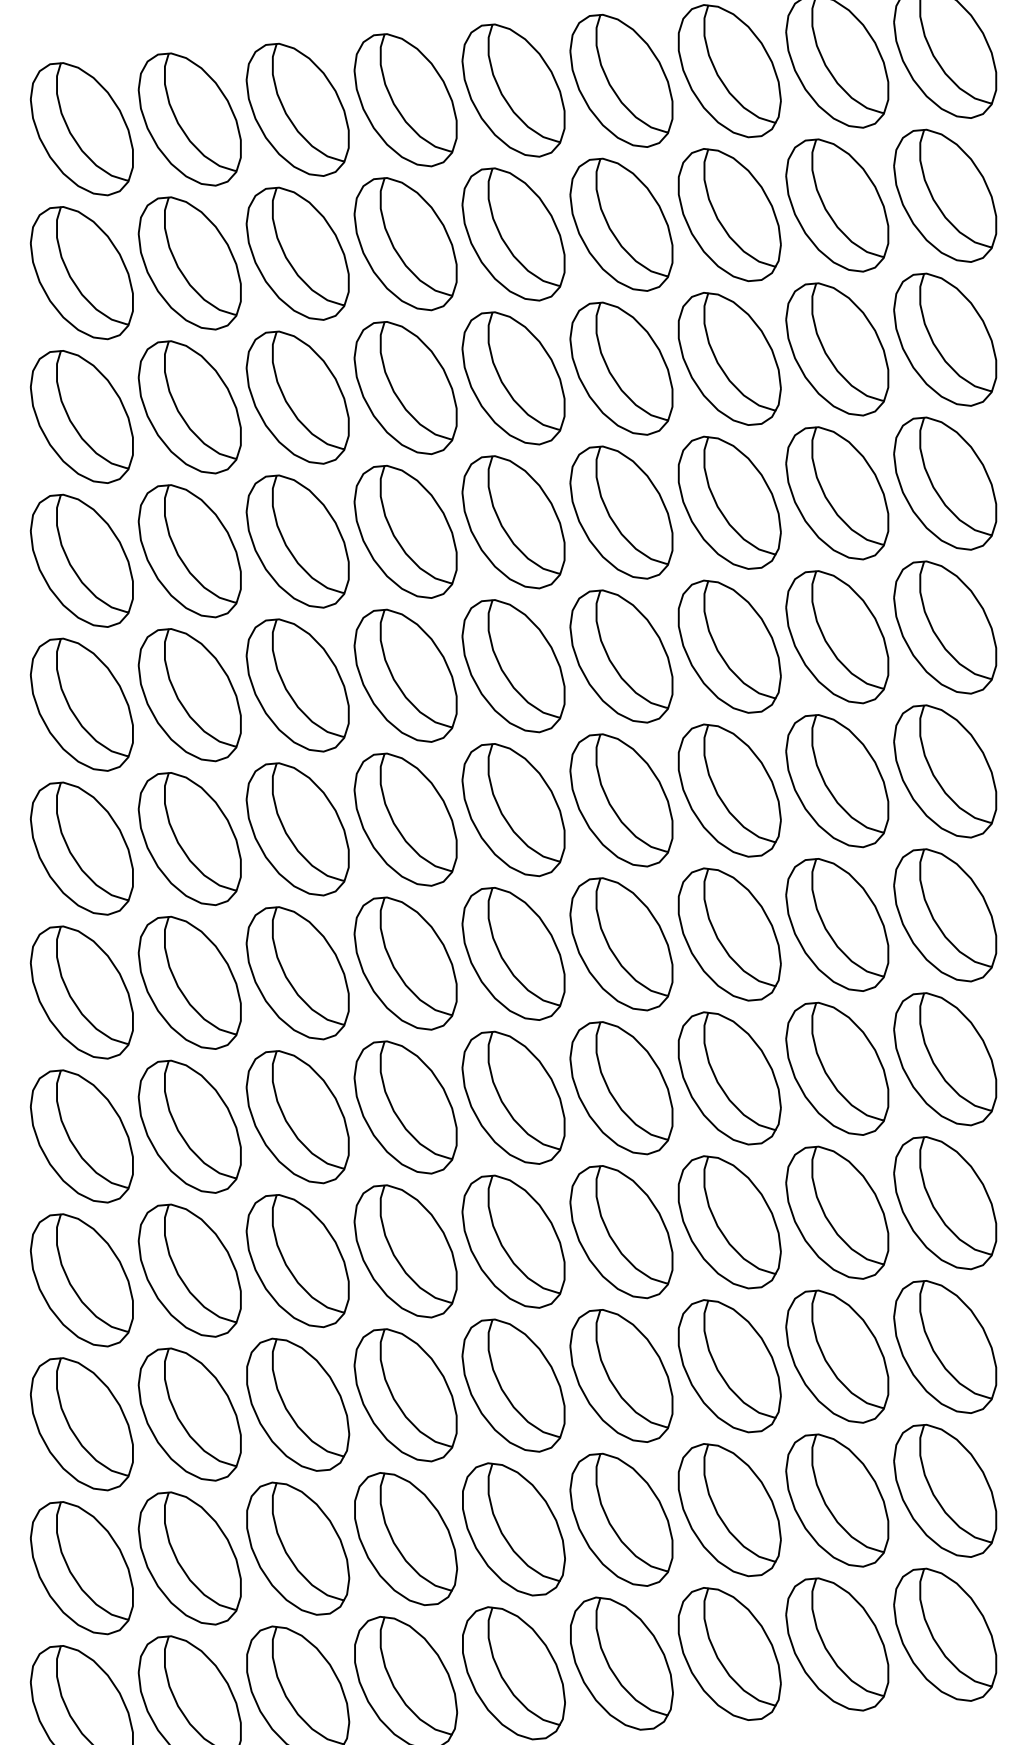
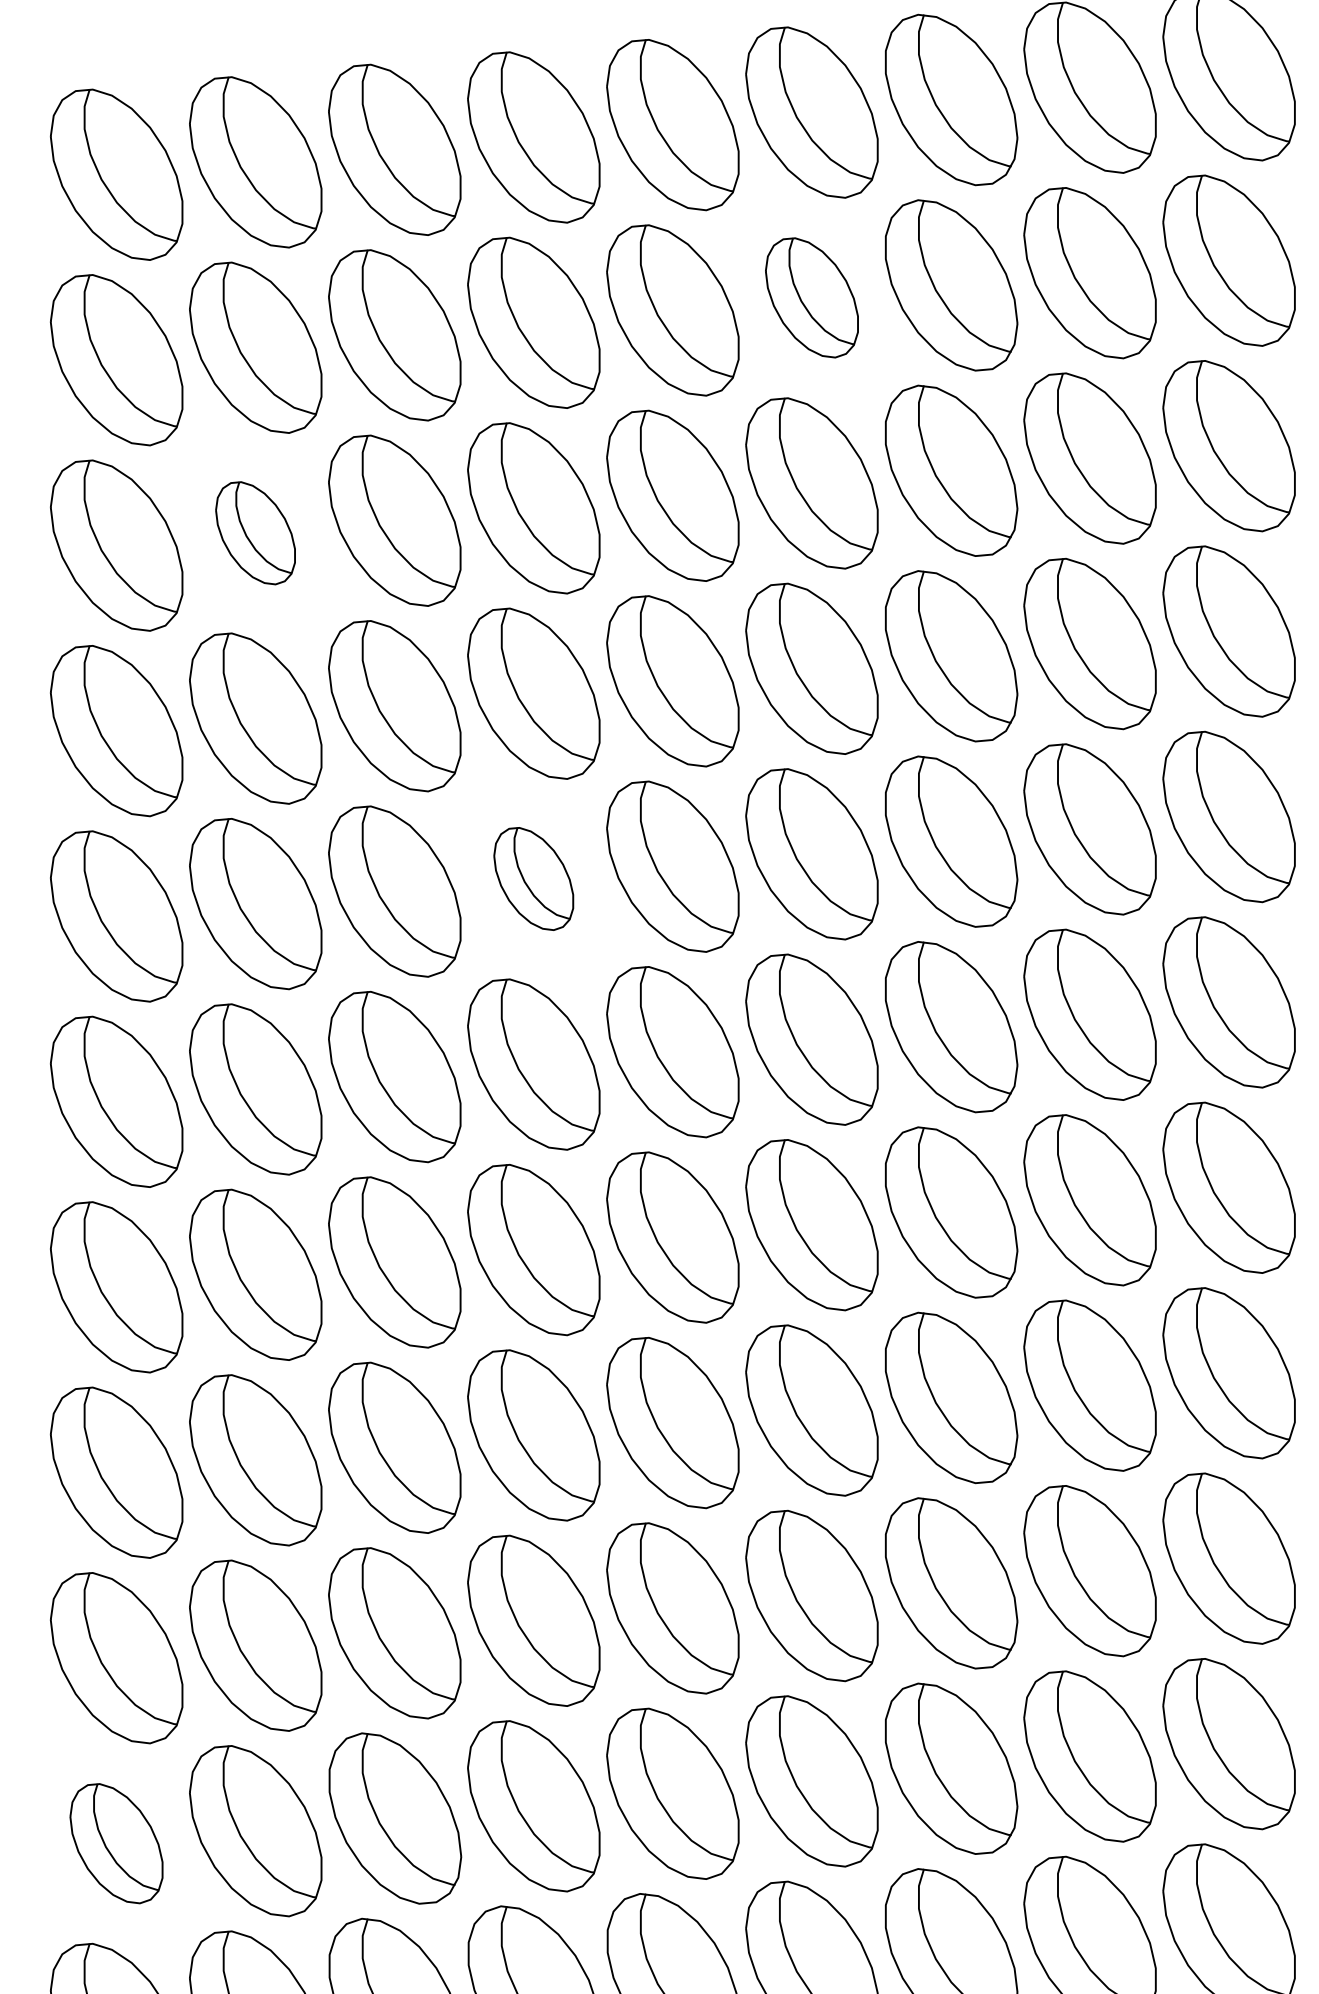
part: (621, 224) -> (812, 297), size x0.7
part: (189, 407) -> (255, 533), size x0.6
part: (405, 675) -> (533, 878), size x0.6
part: (81, 1424) -> (116, 1843), size x0.7

